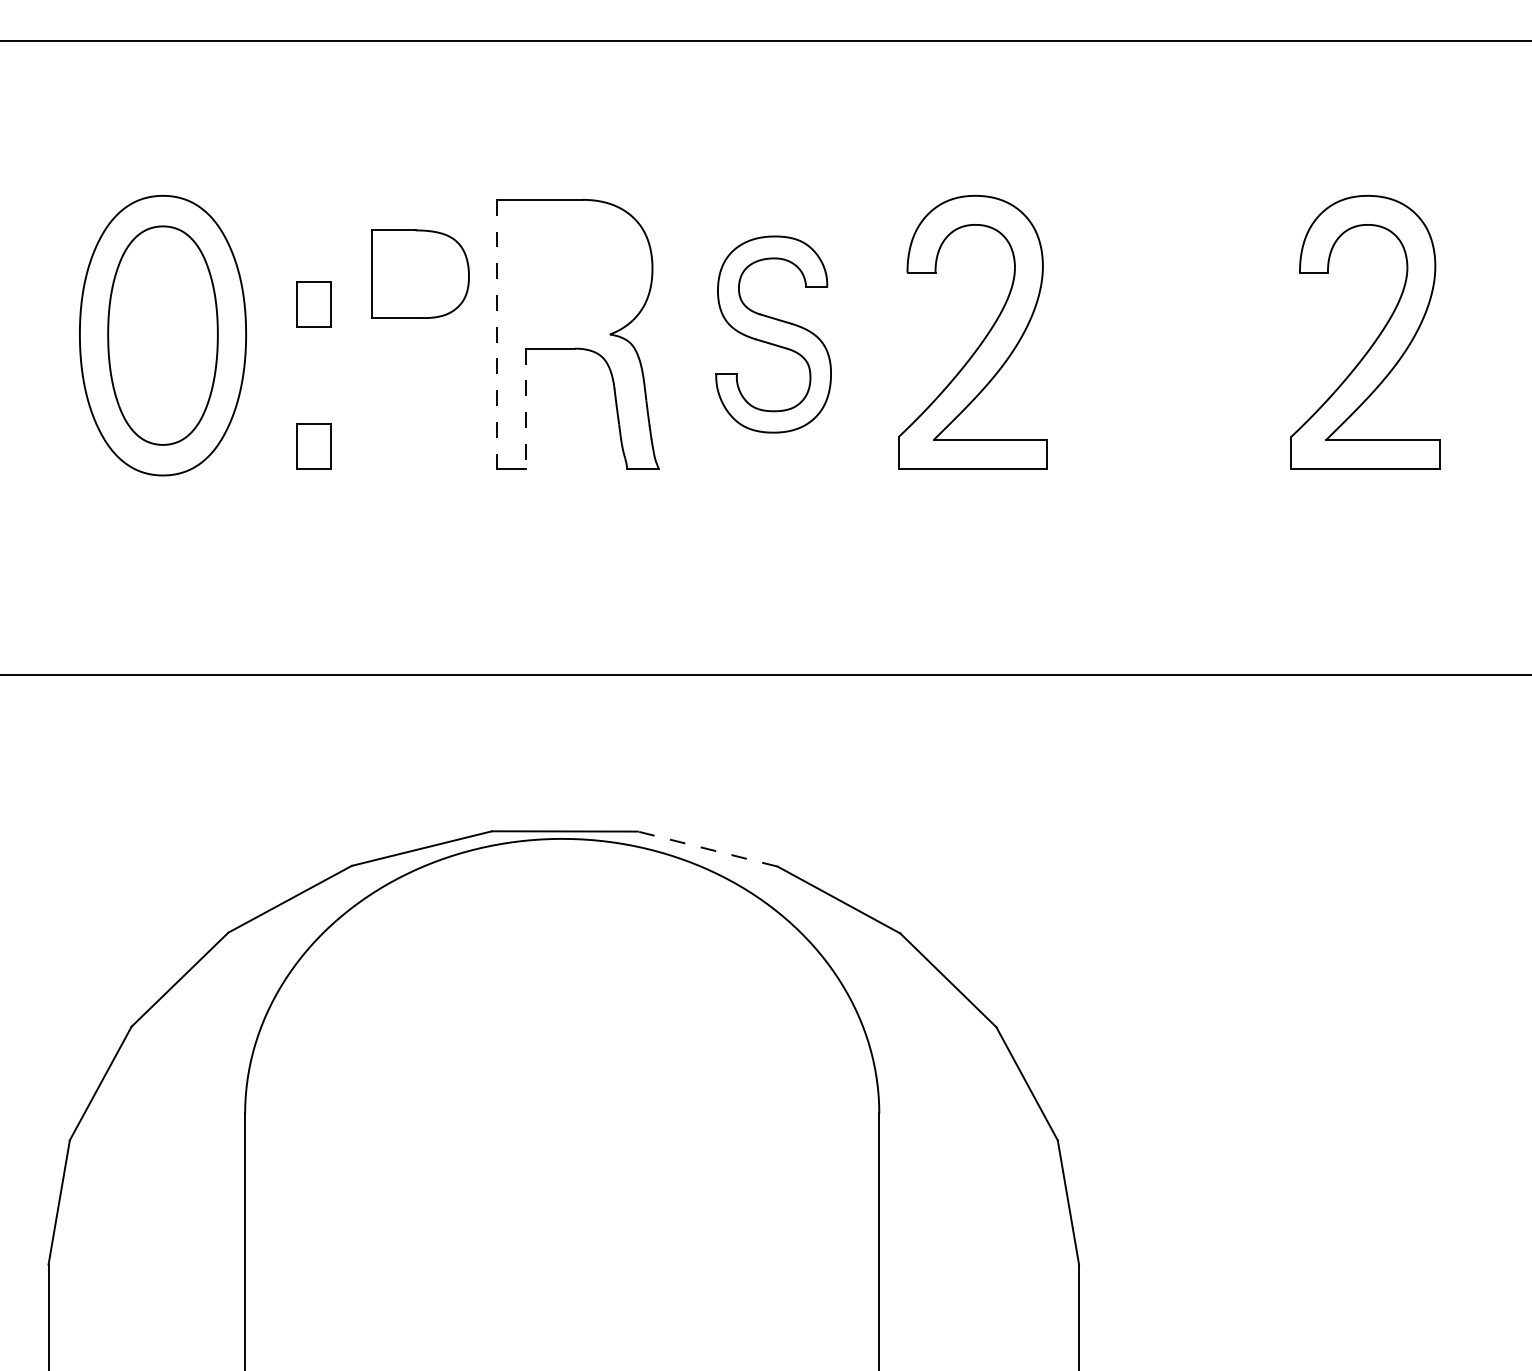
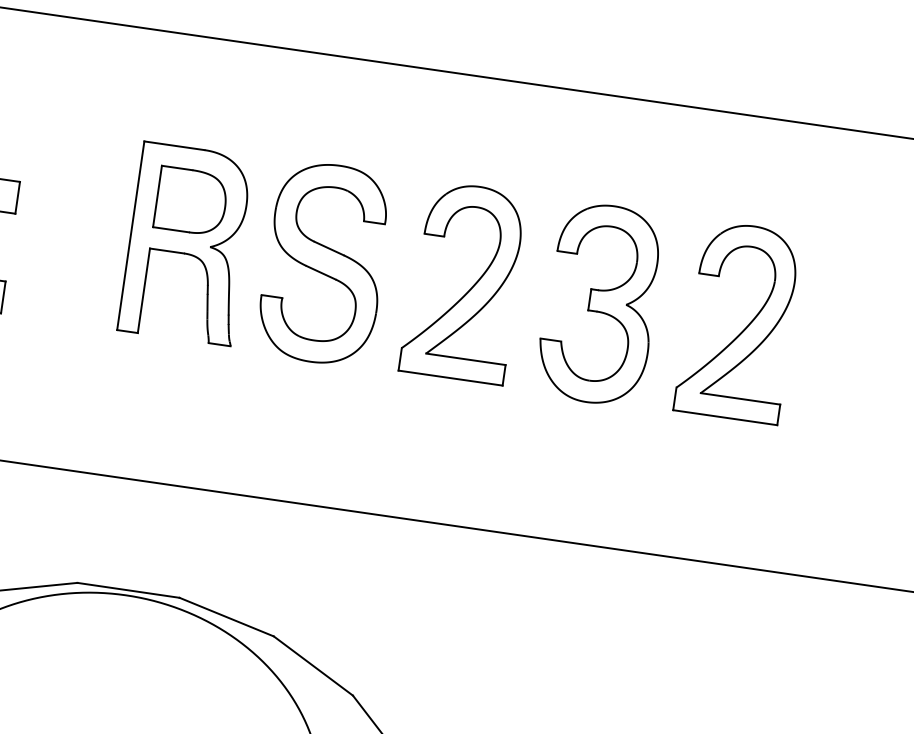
part: (420, 273) -> (191, 200), moved
line: (496, 334) -> (130, 235), dashed -> solid
part: (773, 334) -> (324, 263), size x1.43
part: (1167, 335) -> (600, 304), added
line: (526, 409) -> (144, 291), dashed -> solid
line: (707, 848) -> (226, 616), dashed -> solid

